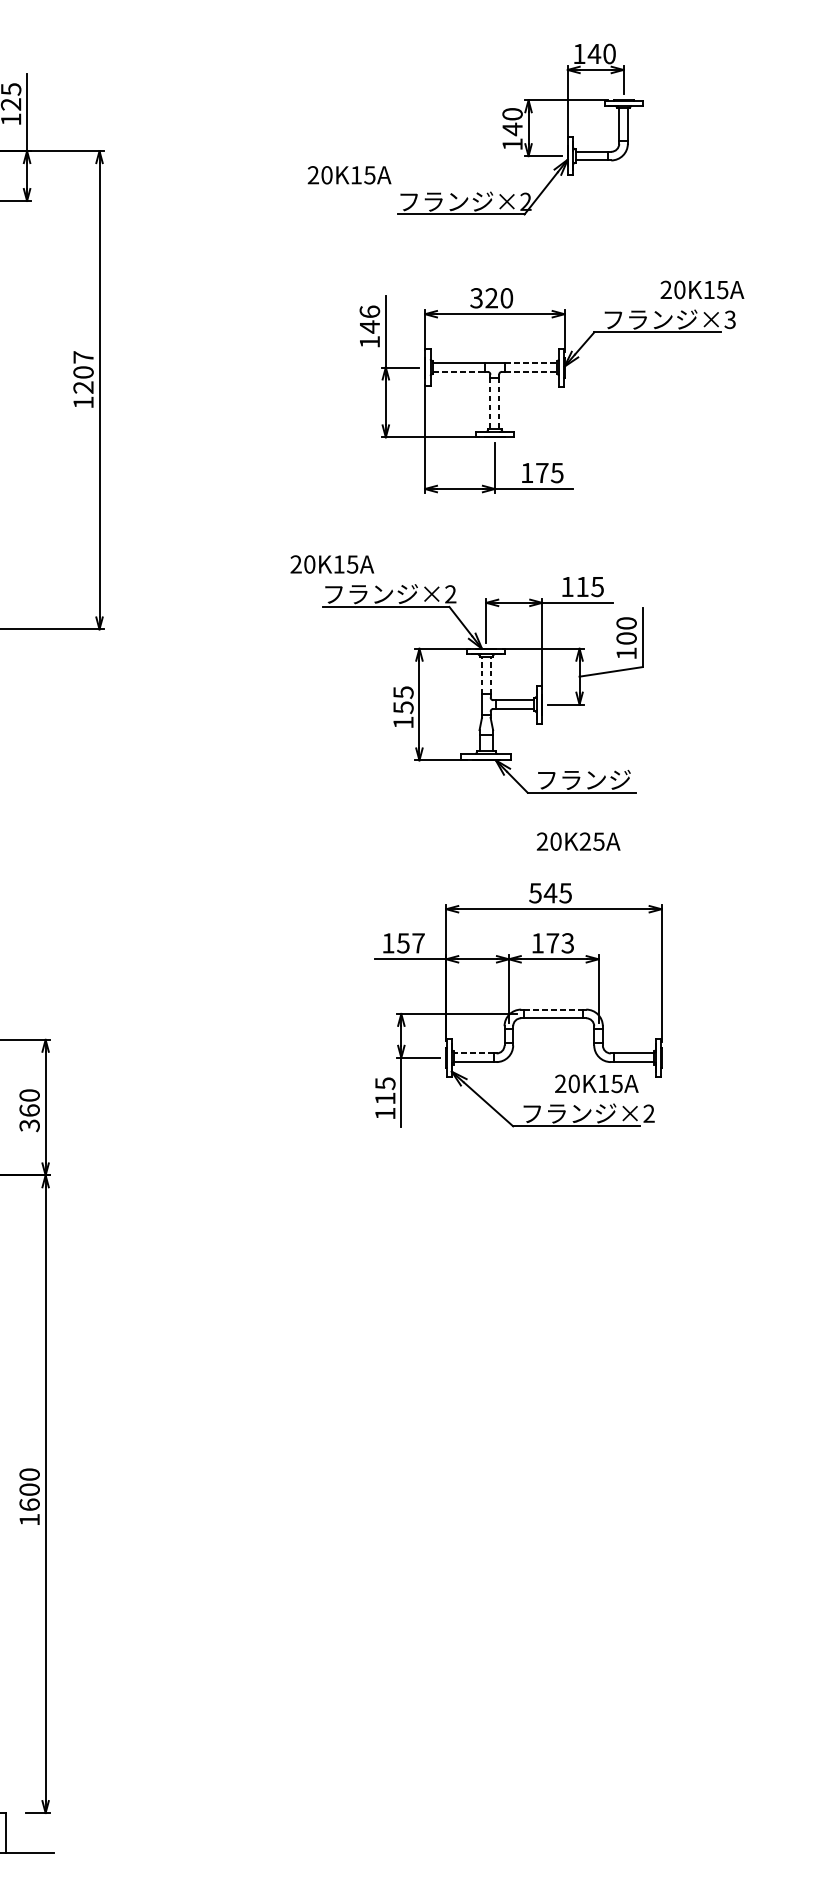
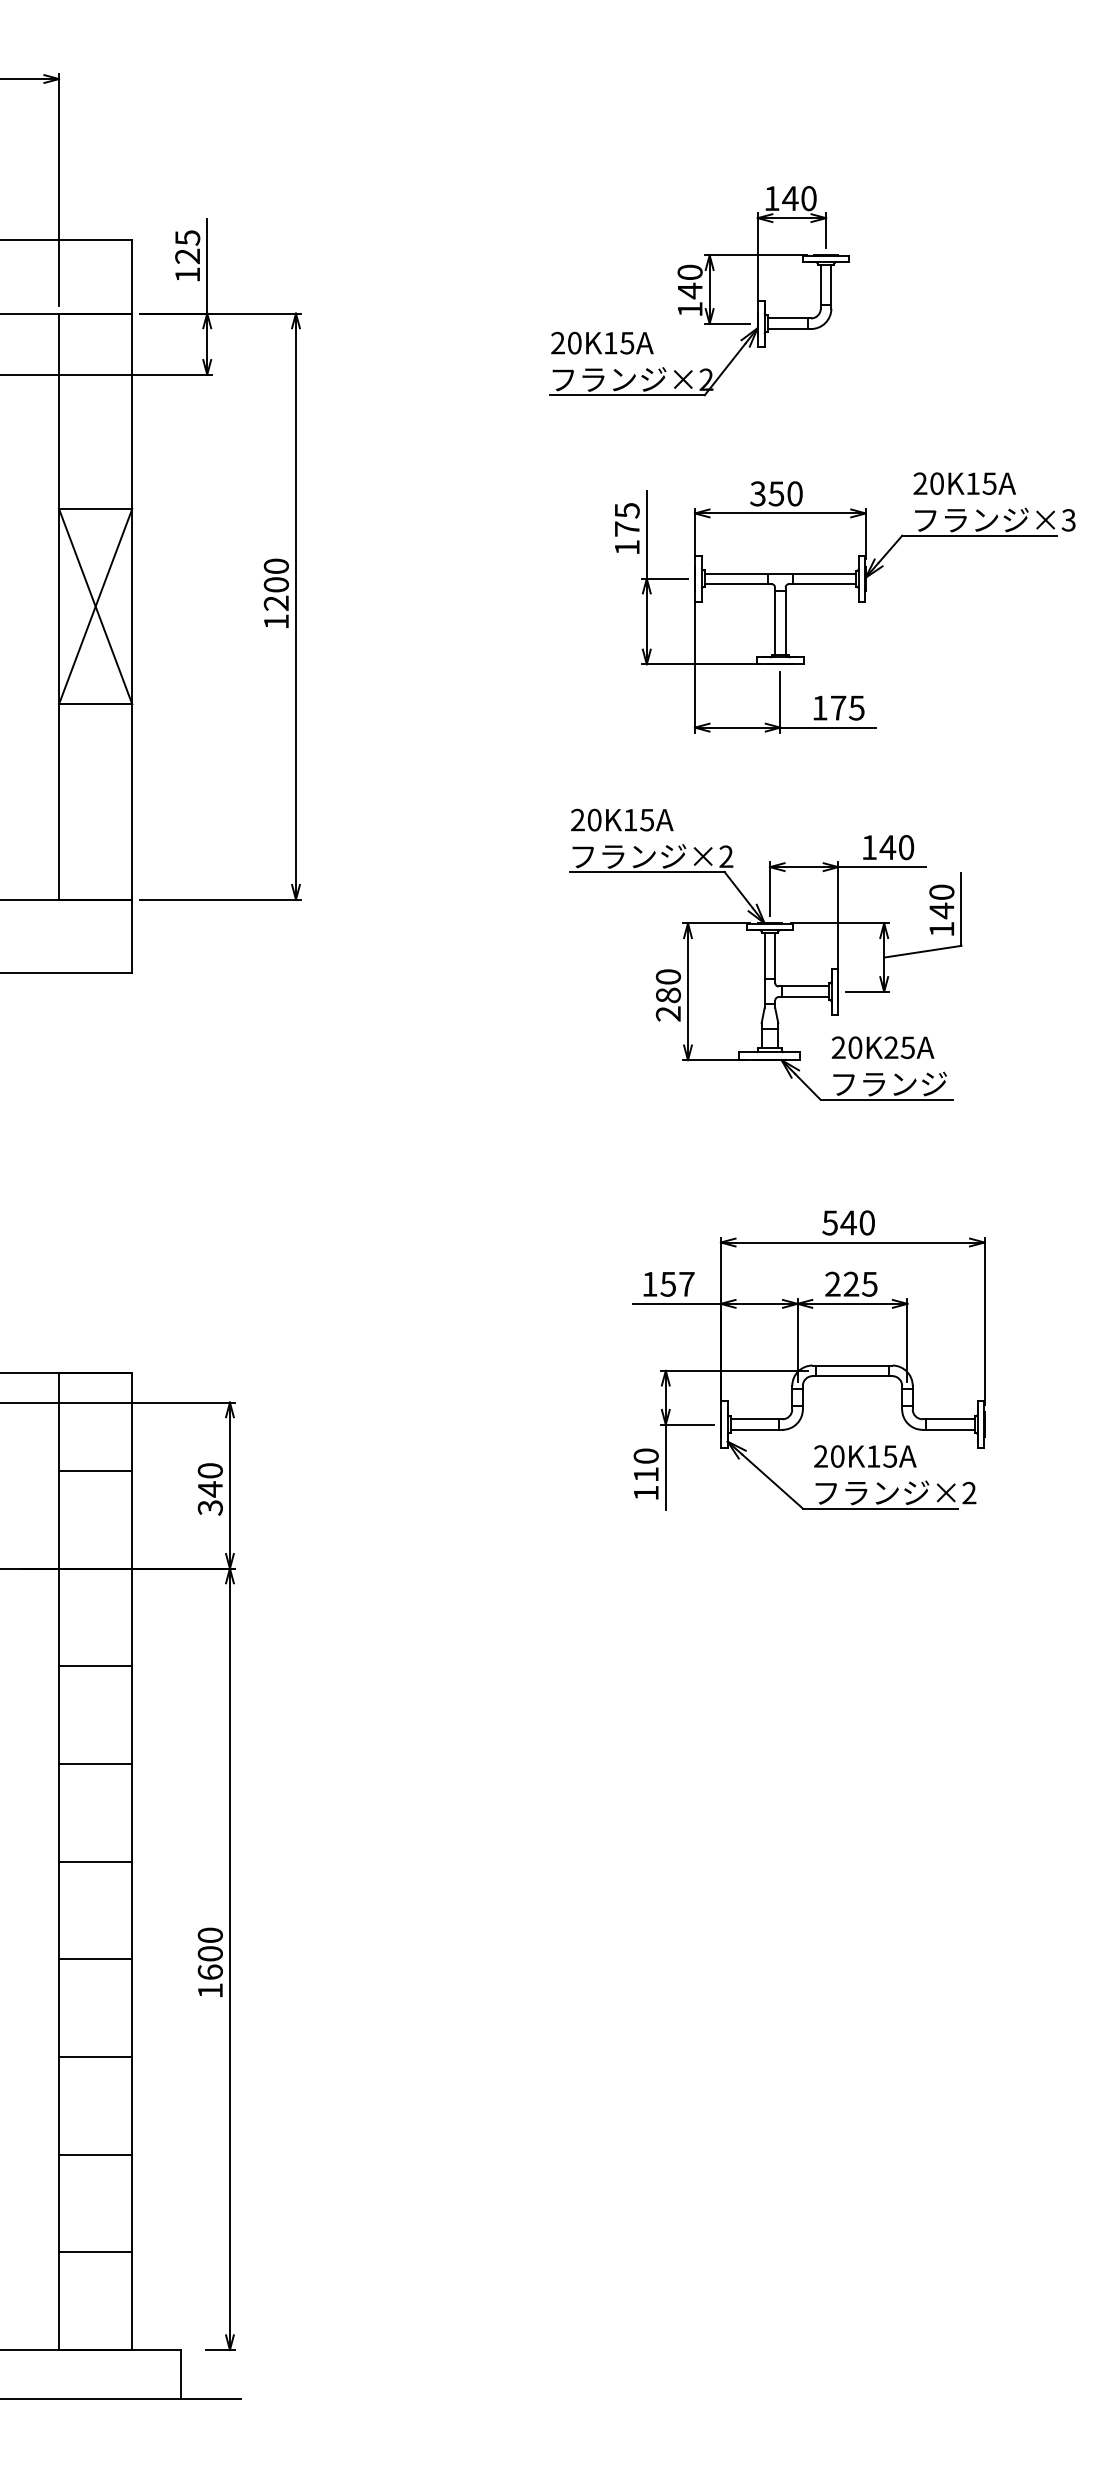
part: (520, 129) -> (699, 291), moved
text: (702, 289) -> (964, 483), moved
text: (491, 297) -> (776, 493), 320 -> 350
text: (369, 319) -> (626, 519), 146 -> 175
text: (82, 356) -> (275, 565), 1207 -> 1200
line: (530, 363) -> (824, 573), dashed -> solid
line: (459, 372) -> (736, 584), dashed -> solid
line: (530, 372) -> (824, 584), dashed -> solid
line: (490, 403) -> (775, 622), dashed -> solid
line: (499, 403) -> (785, 622), dashed -> solid
text: (332, 563) -> (622, 819), moved
text: (589, 586) -> (896, 847), 115 -> 140
text: (626, 638) -> (941, 910), 100 -> 140
line: (481, 674) -> (764, 955), dashed -> solid
line: (490, 674) -> (775, 955), dashed -> solid
text: (402, 707) -> (667, 995), 155 -> 280
text: (578, 841) -> (882, 1047), moved
text: (565, 892) -> (866, 1222), 545 -> 540
text: (552, 942) -> (851, 1283), 173 -> 225
line: (553, 1009) -> (852, 1365), dashed -> solid
line: (473, 1053) -> (754, 1419), dashed -> solid
text: (384, 1083) -> (645, 1456), 115 -> 110
text: (596, 1083) -> (865, 1456), moved
text: (28, 1110) -> (209, 1489), 360 -> 340

